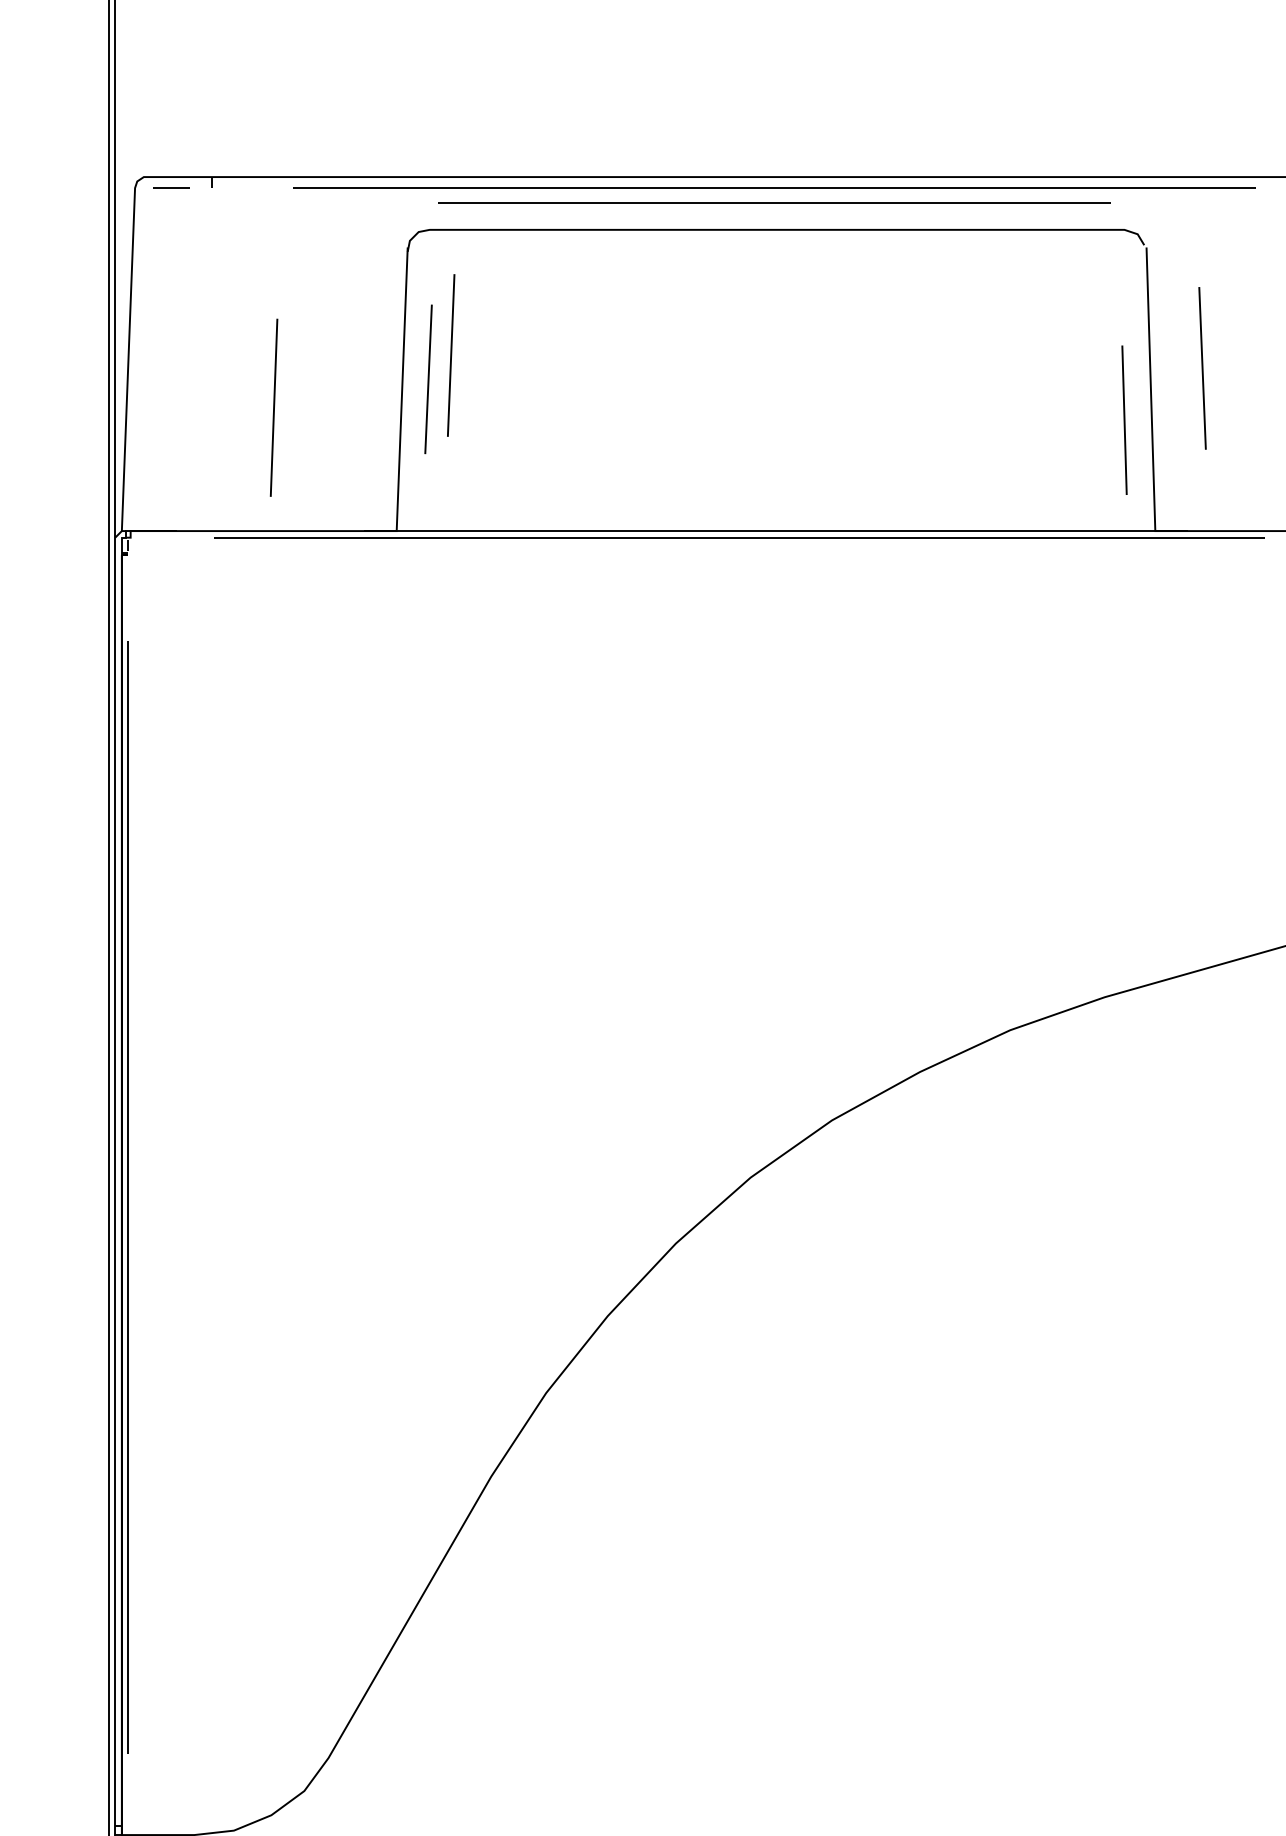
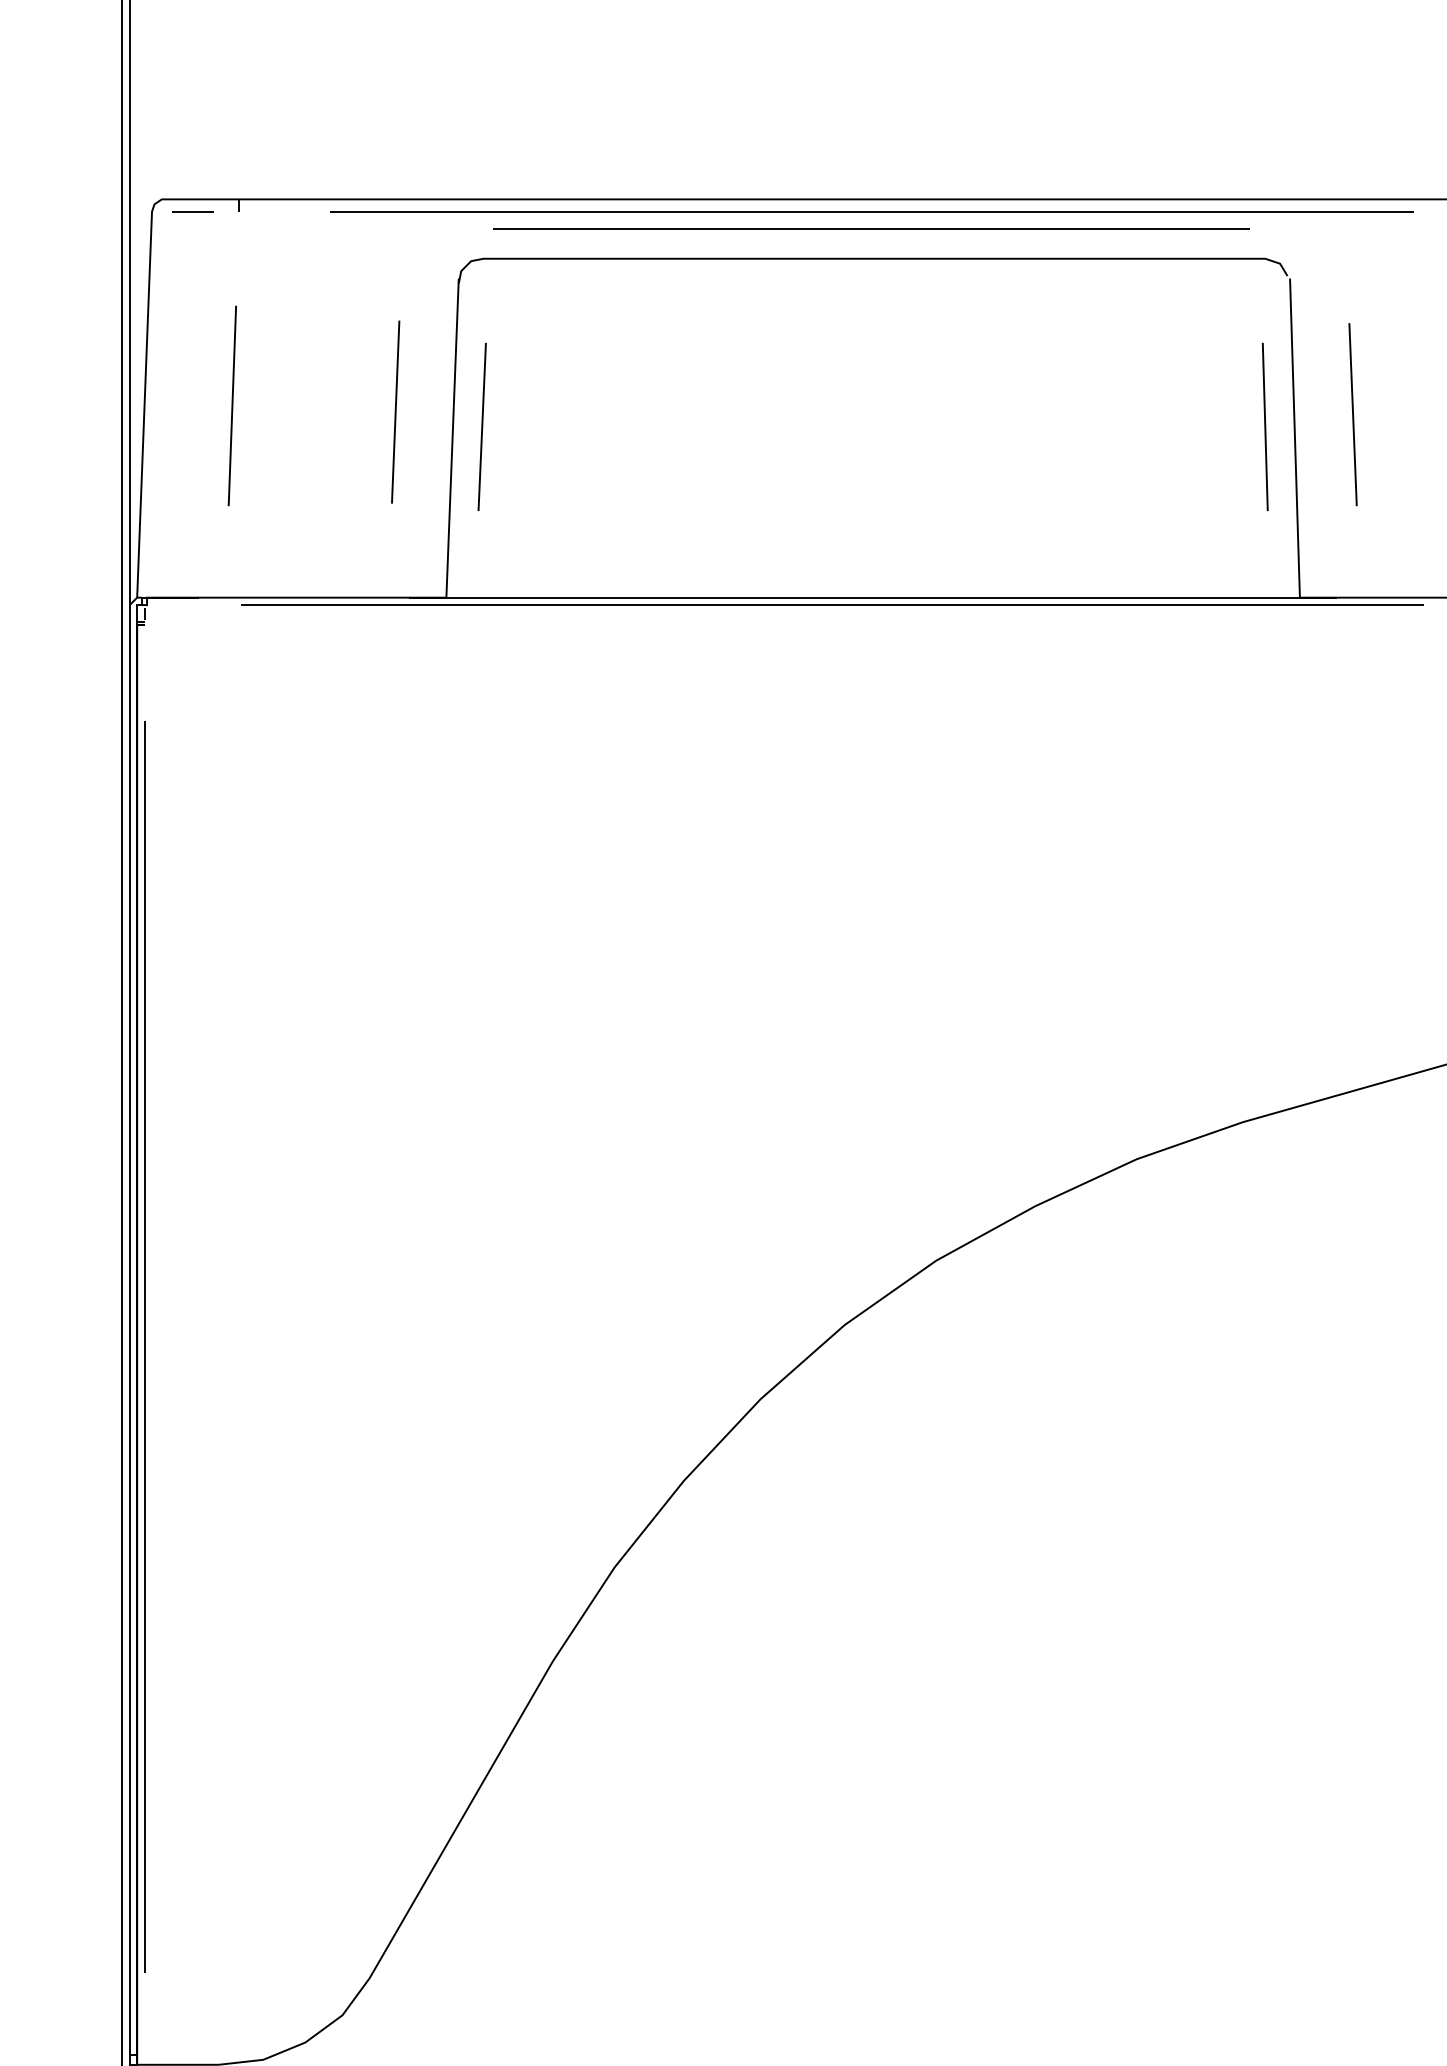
line: (451, 354) -> (395, 411), moved
line: (273, 407) -> (231, 405), moved
line: (1123, 419) -> (1264, 426), moved

